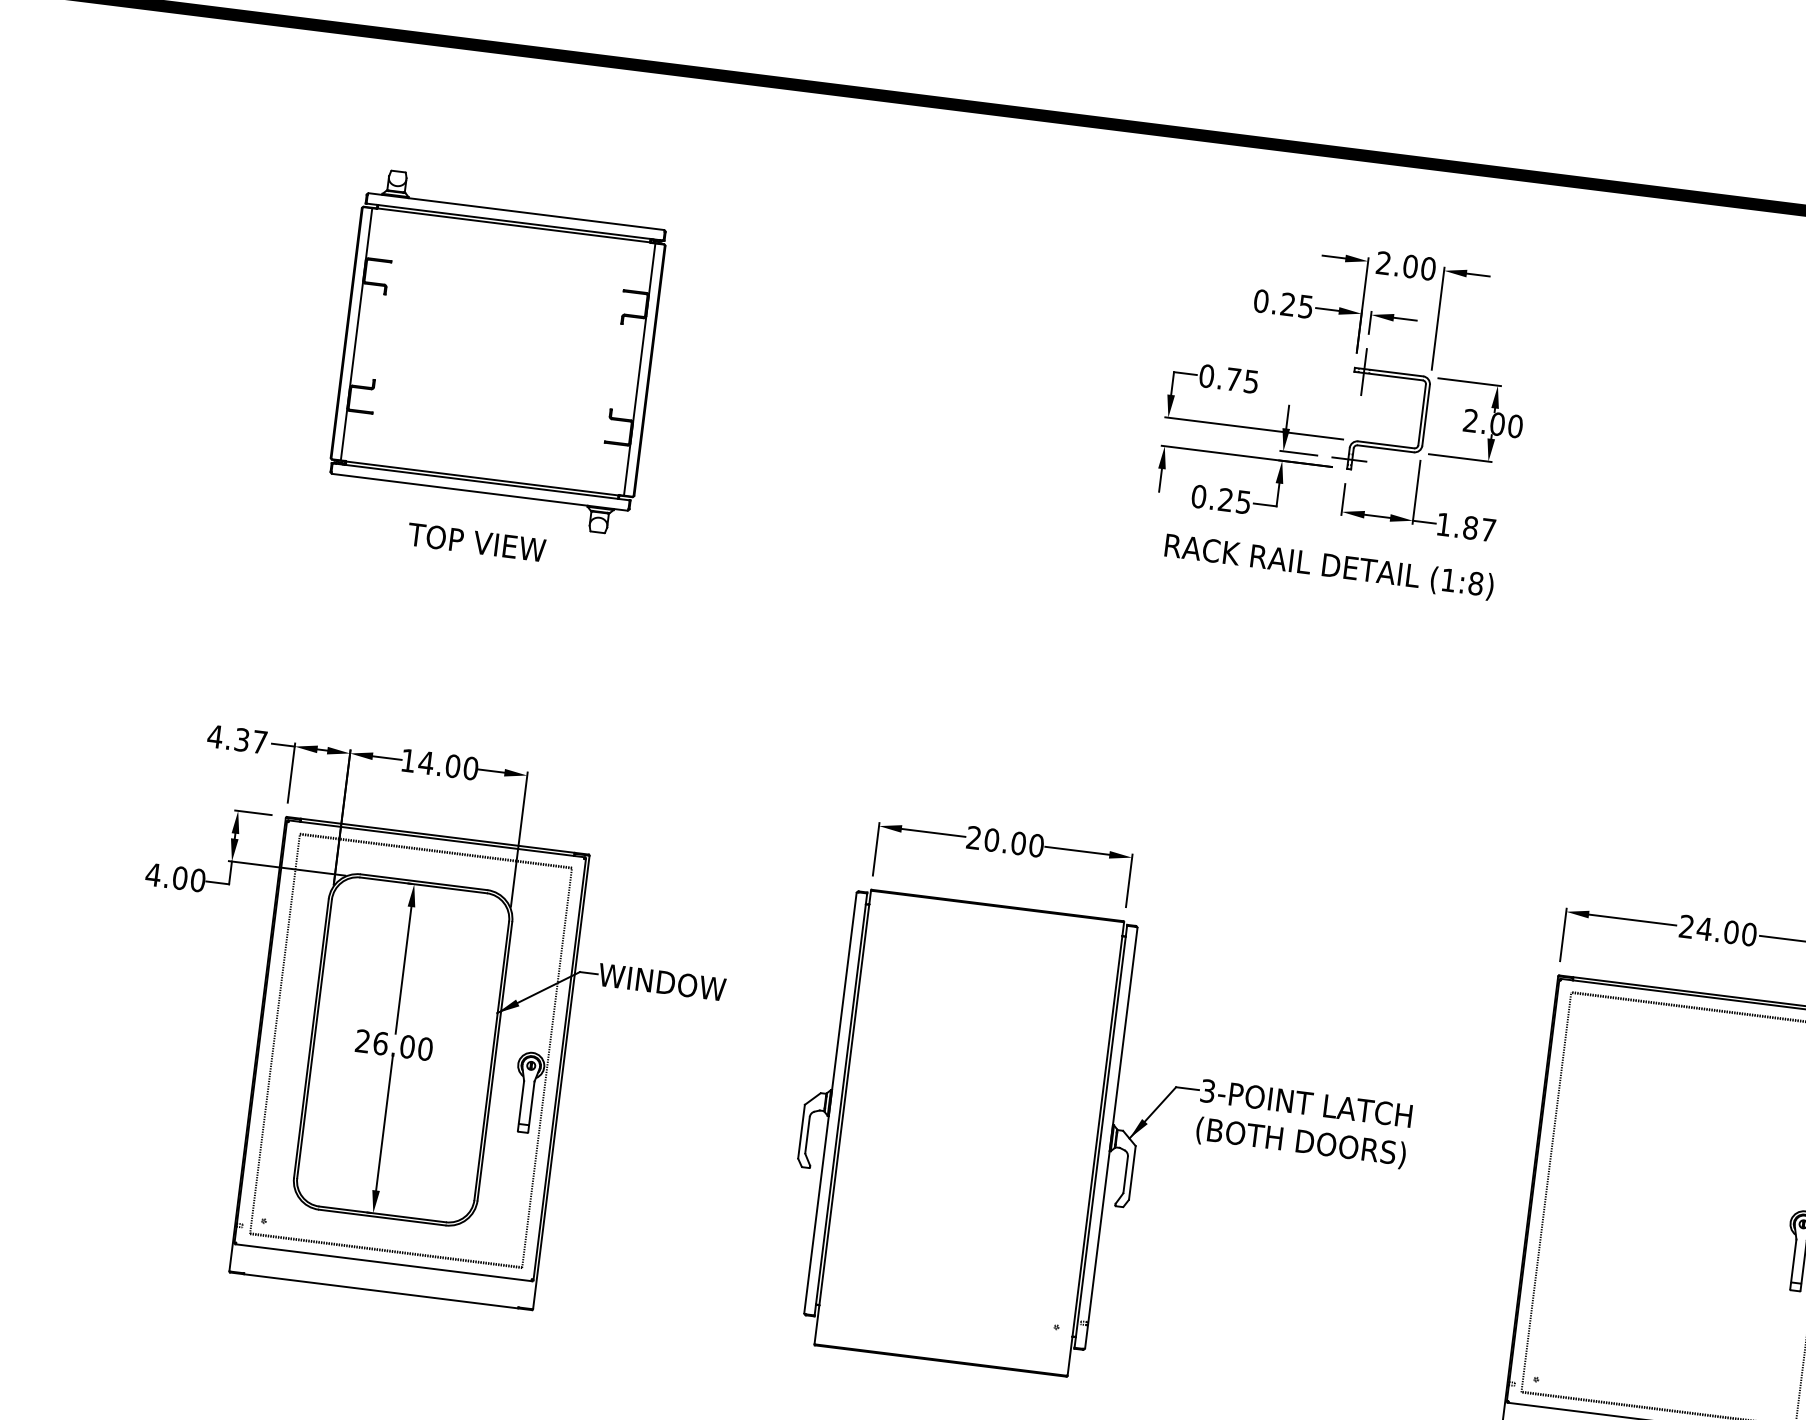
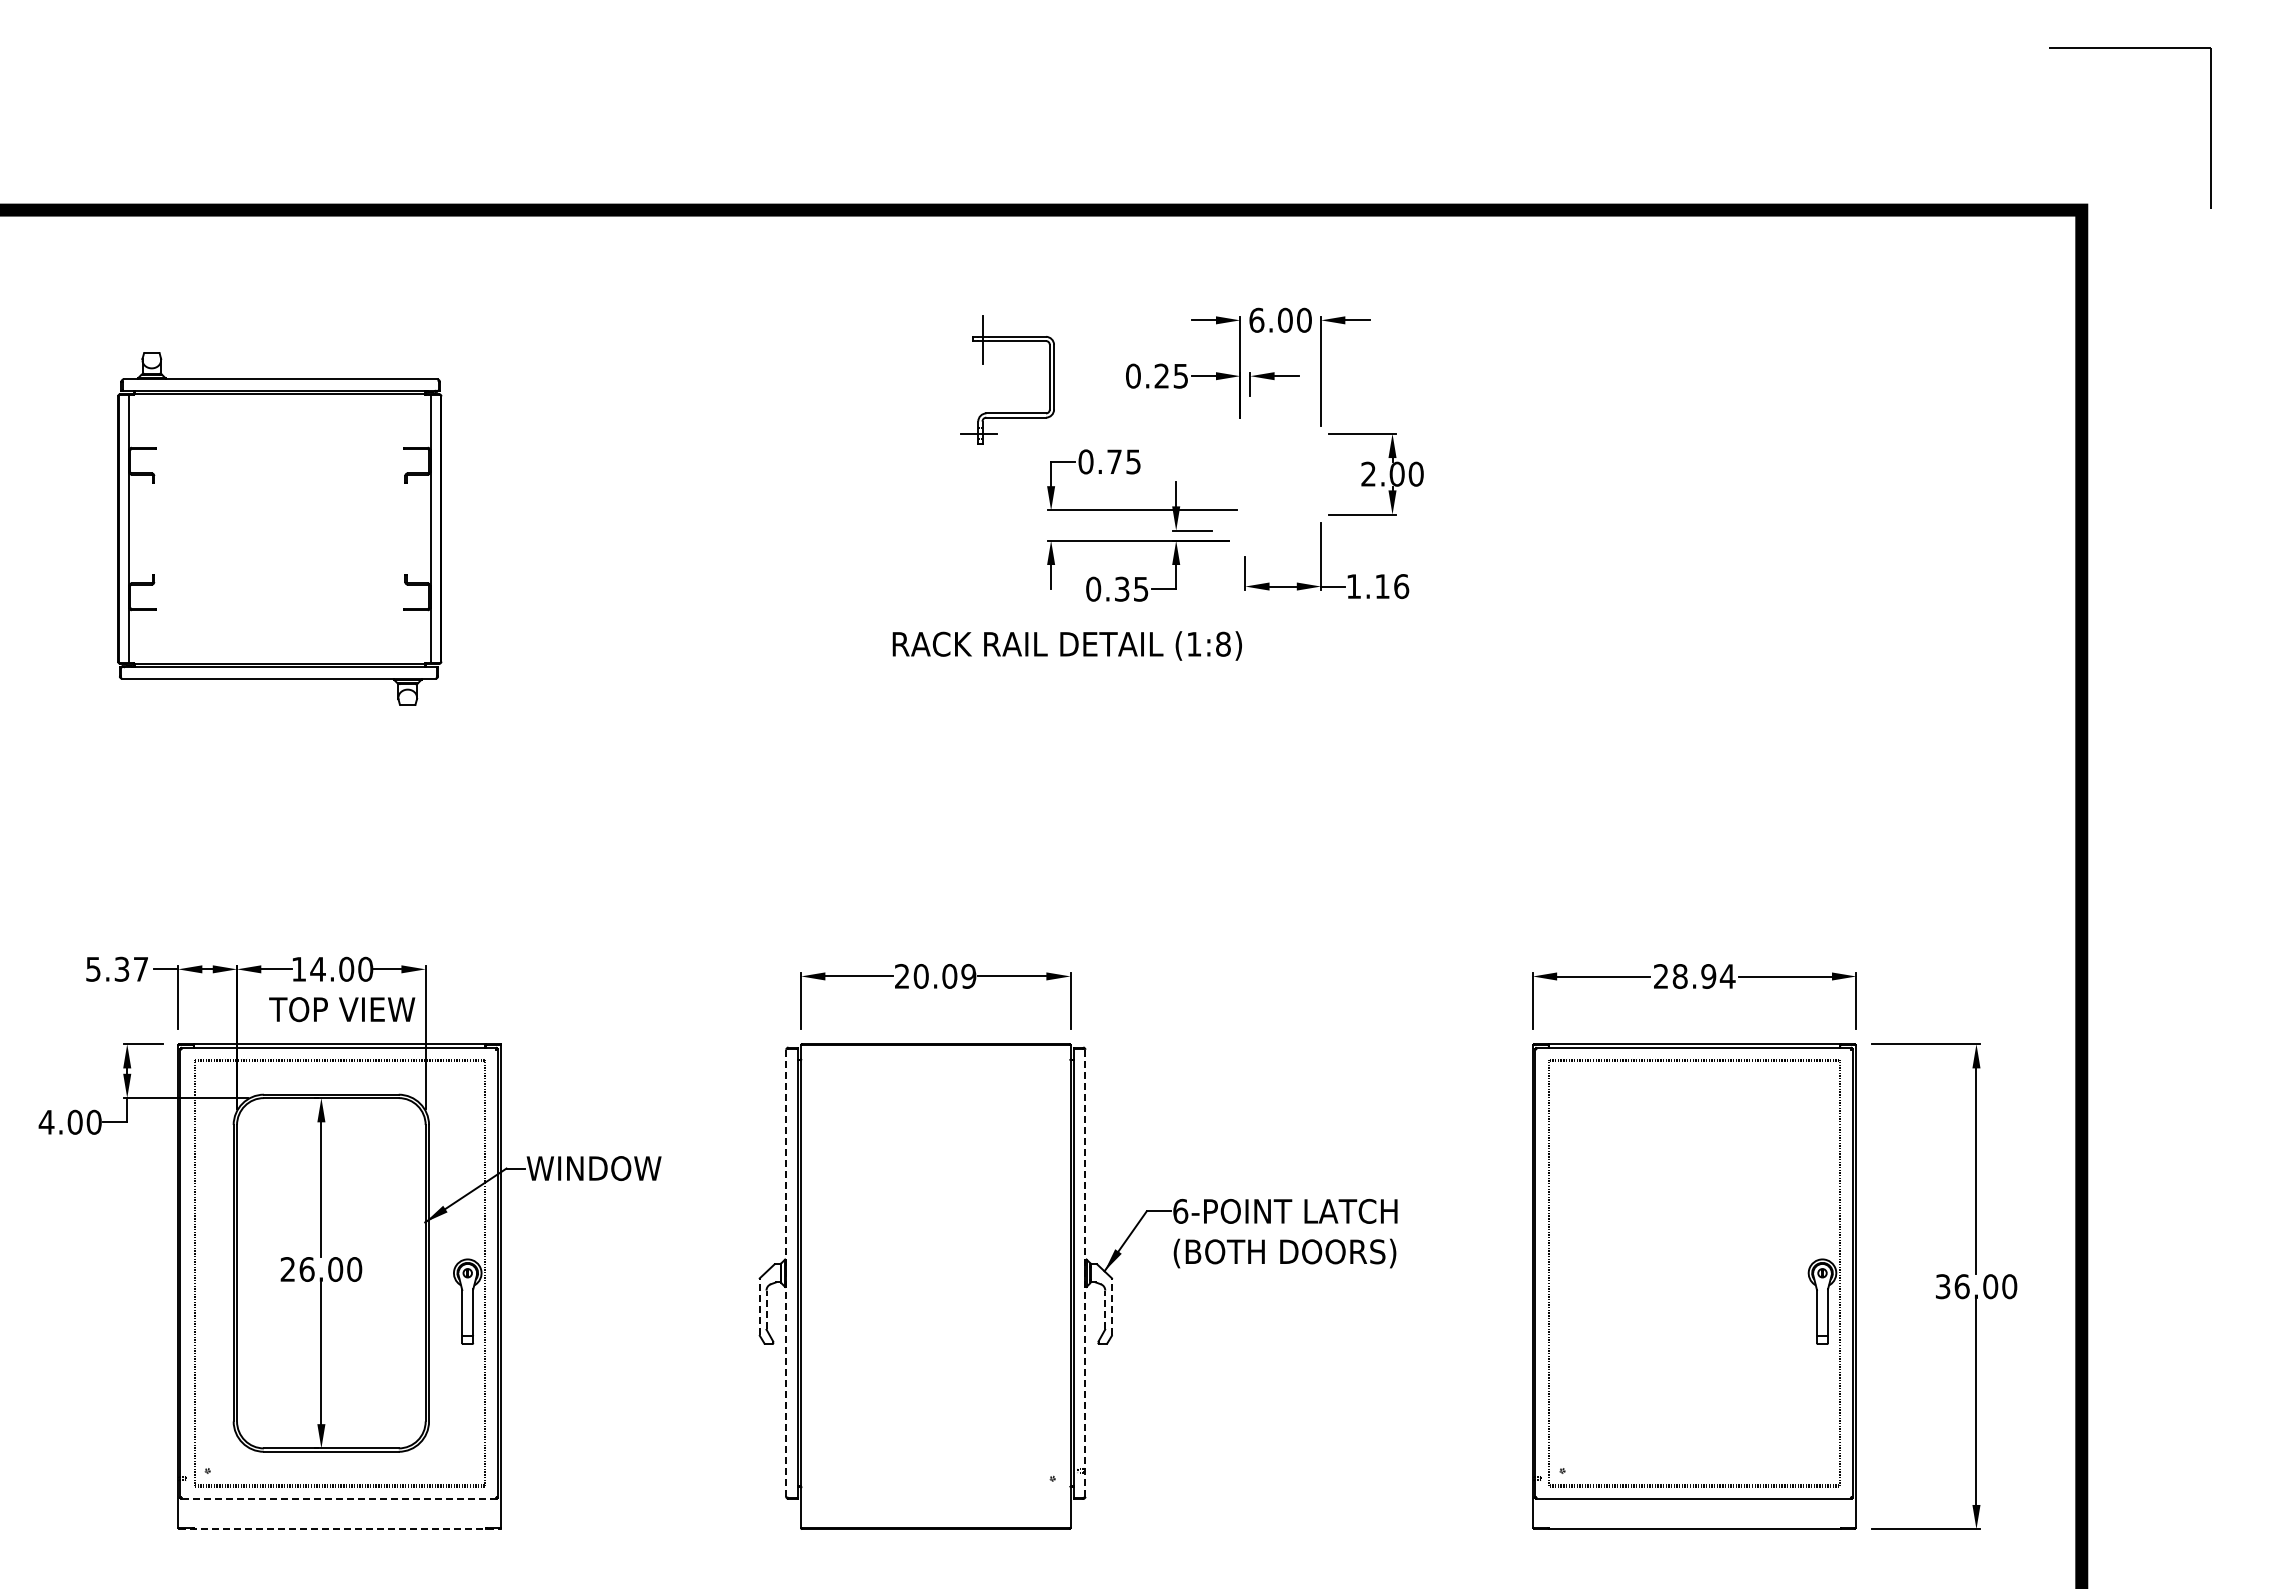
text: (1383, 262) -> (1256, 319), 2.00 -> 6.00
part: (497, 351) -> (279, 528), moved
part: (1361, 395) -> (983, 364), moved
text: (1226, 500) -> (1122, 589), 0.25 -> 0.35
text: (1480, 529) -> (1392, 586), 1.87 -> 1.16
text: (476, 542) -> (342, 1009), moved
text: (1328, 566) -> (1066, 645), moved
text: (215, 736) -> (93, 969), 4.37 -> 5.37
text: (1036, 845) -> (968, 976), 20.00 -> 20.09
text: (1726, 931) -> (1703, 976), 24.00 -> 28.94
text: (1207, 1090) -> (1180, 1210), 3-POINT -> 6-POINT
line: (830, 1103) -> (786, 1273), solid -> dashed
line: (801, 1131) -> (759, 1306), solid -> dashed
line: (807, 1134) -> (766, 1309), solid -> dashed
line: (1111, 1138) -> (1085, 1273), solid -> dashed
line: (1132, 1172) -> (1112, 1306), solid -> dashed
line: (1125, 1174) -> (1105, 1309), solid -> dashed
line: (383, 1262) -> (338, 1498), solid -> dashed
line: (380, 1291) -> (339, 1529), solid -> dashed

